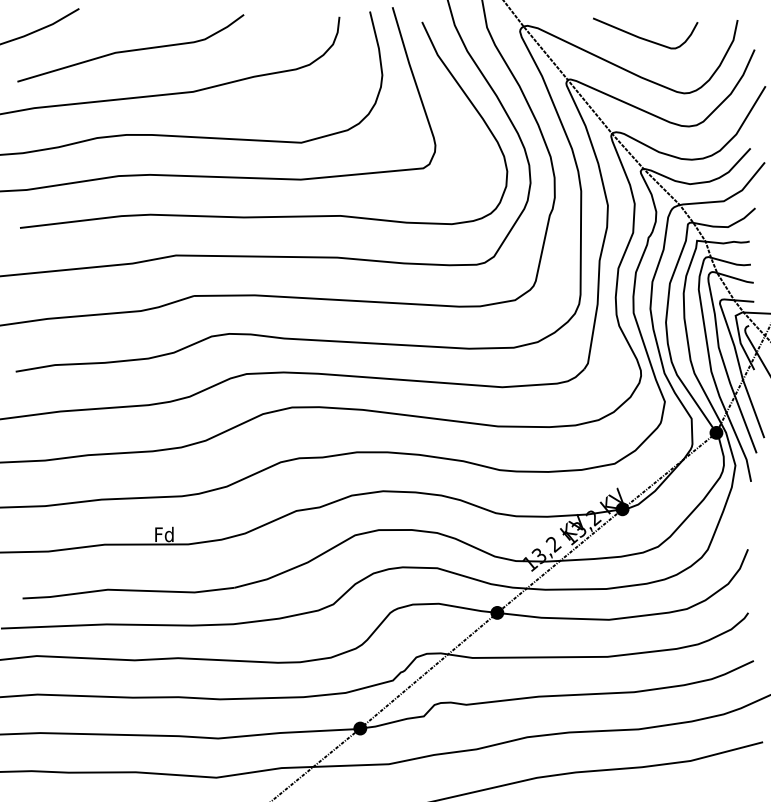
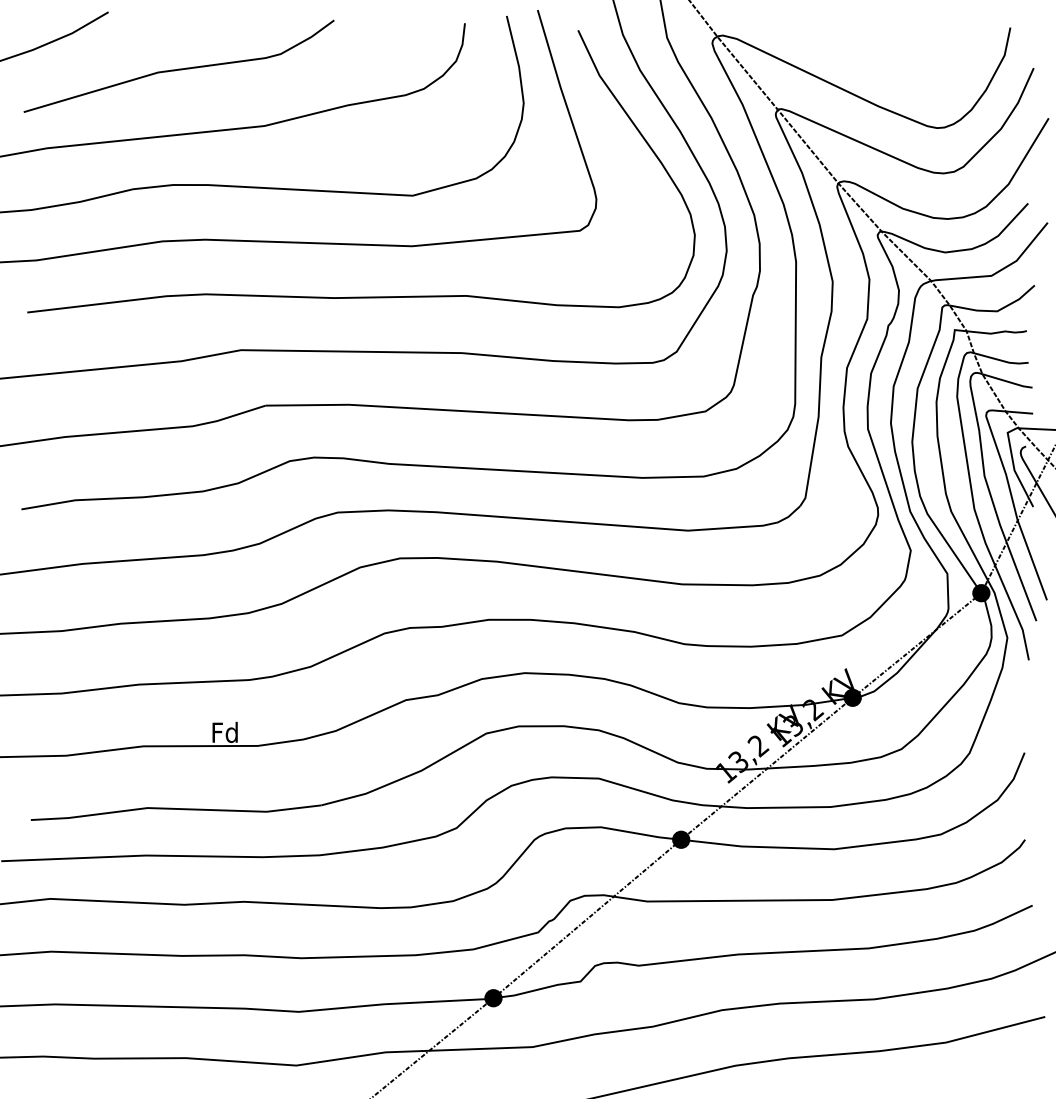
curve: (642, 37) -> (880, 51), removed

